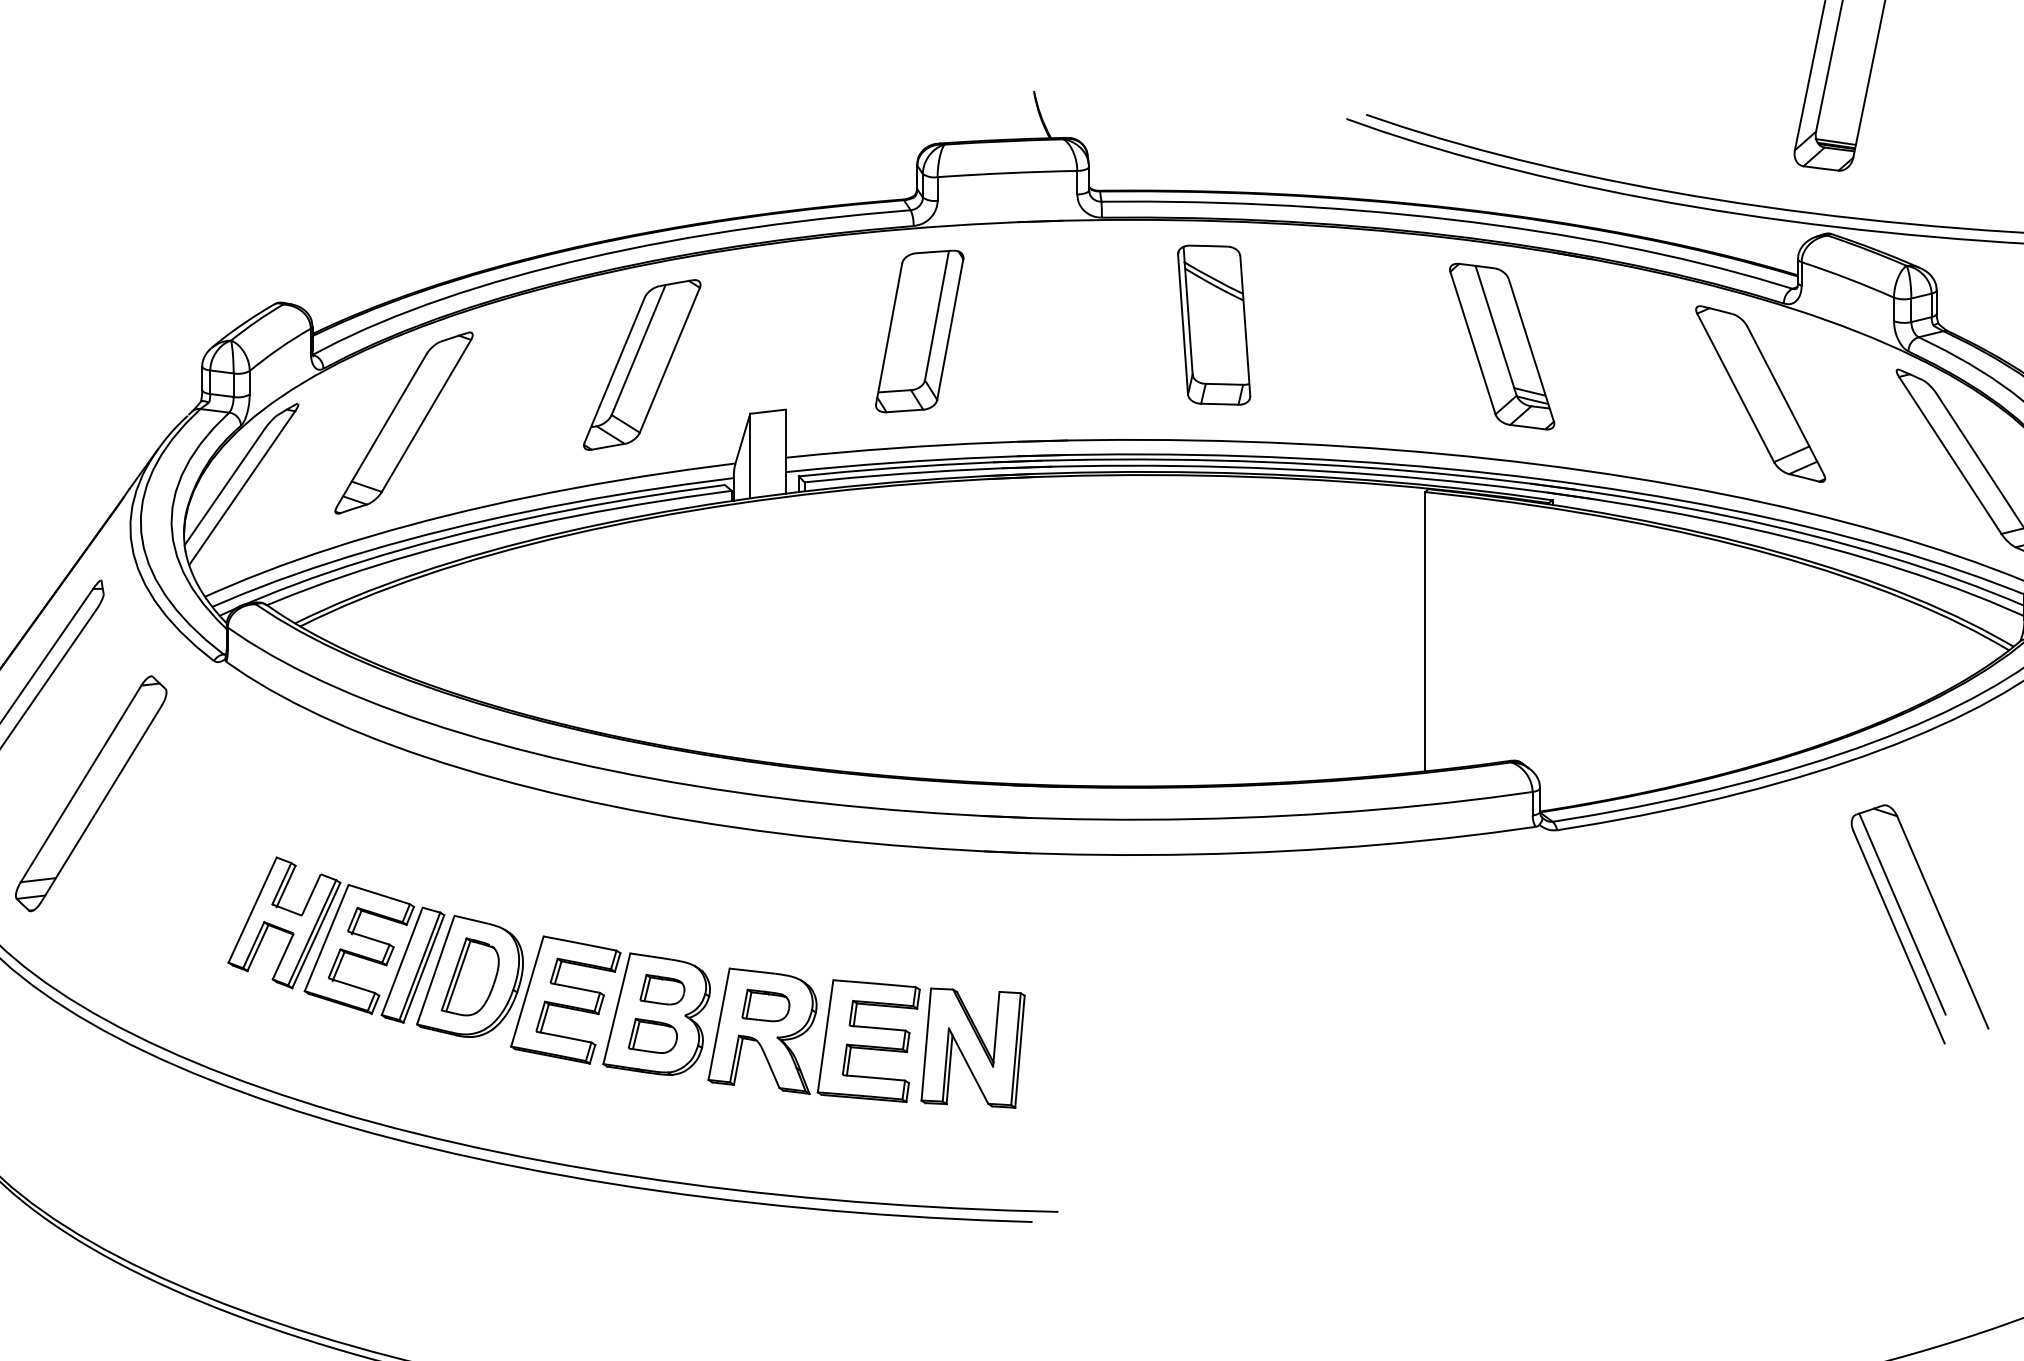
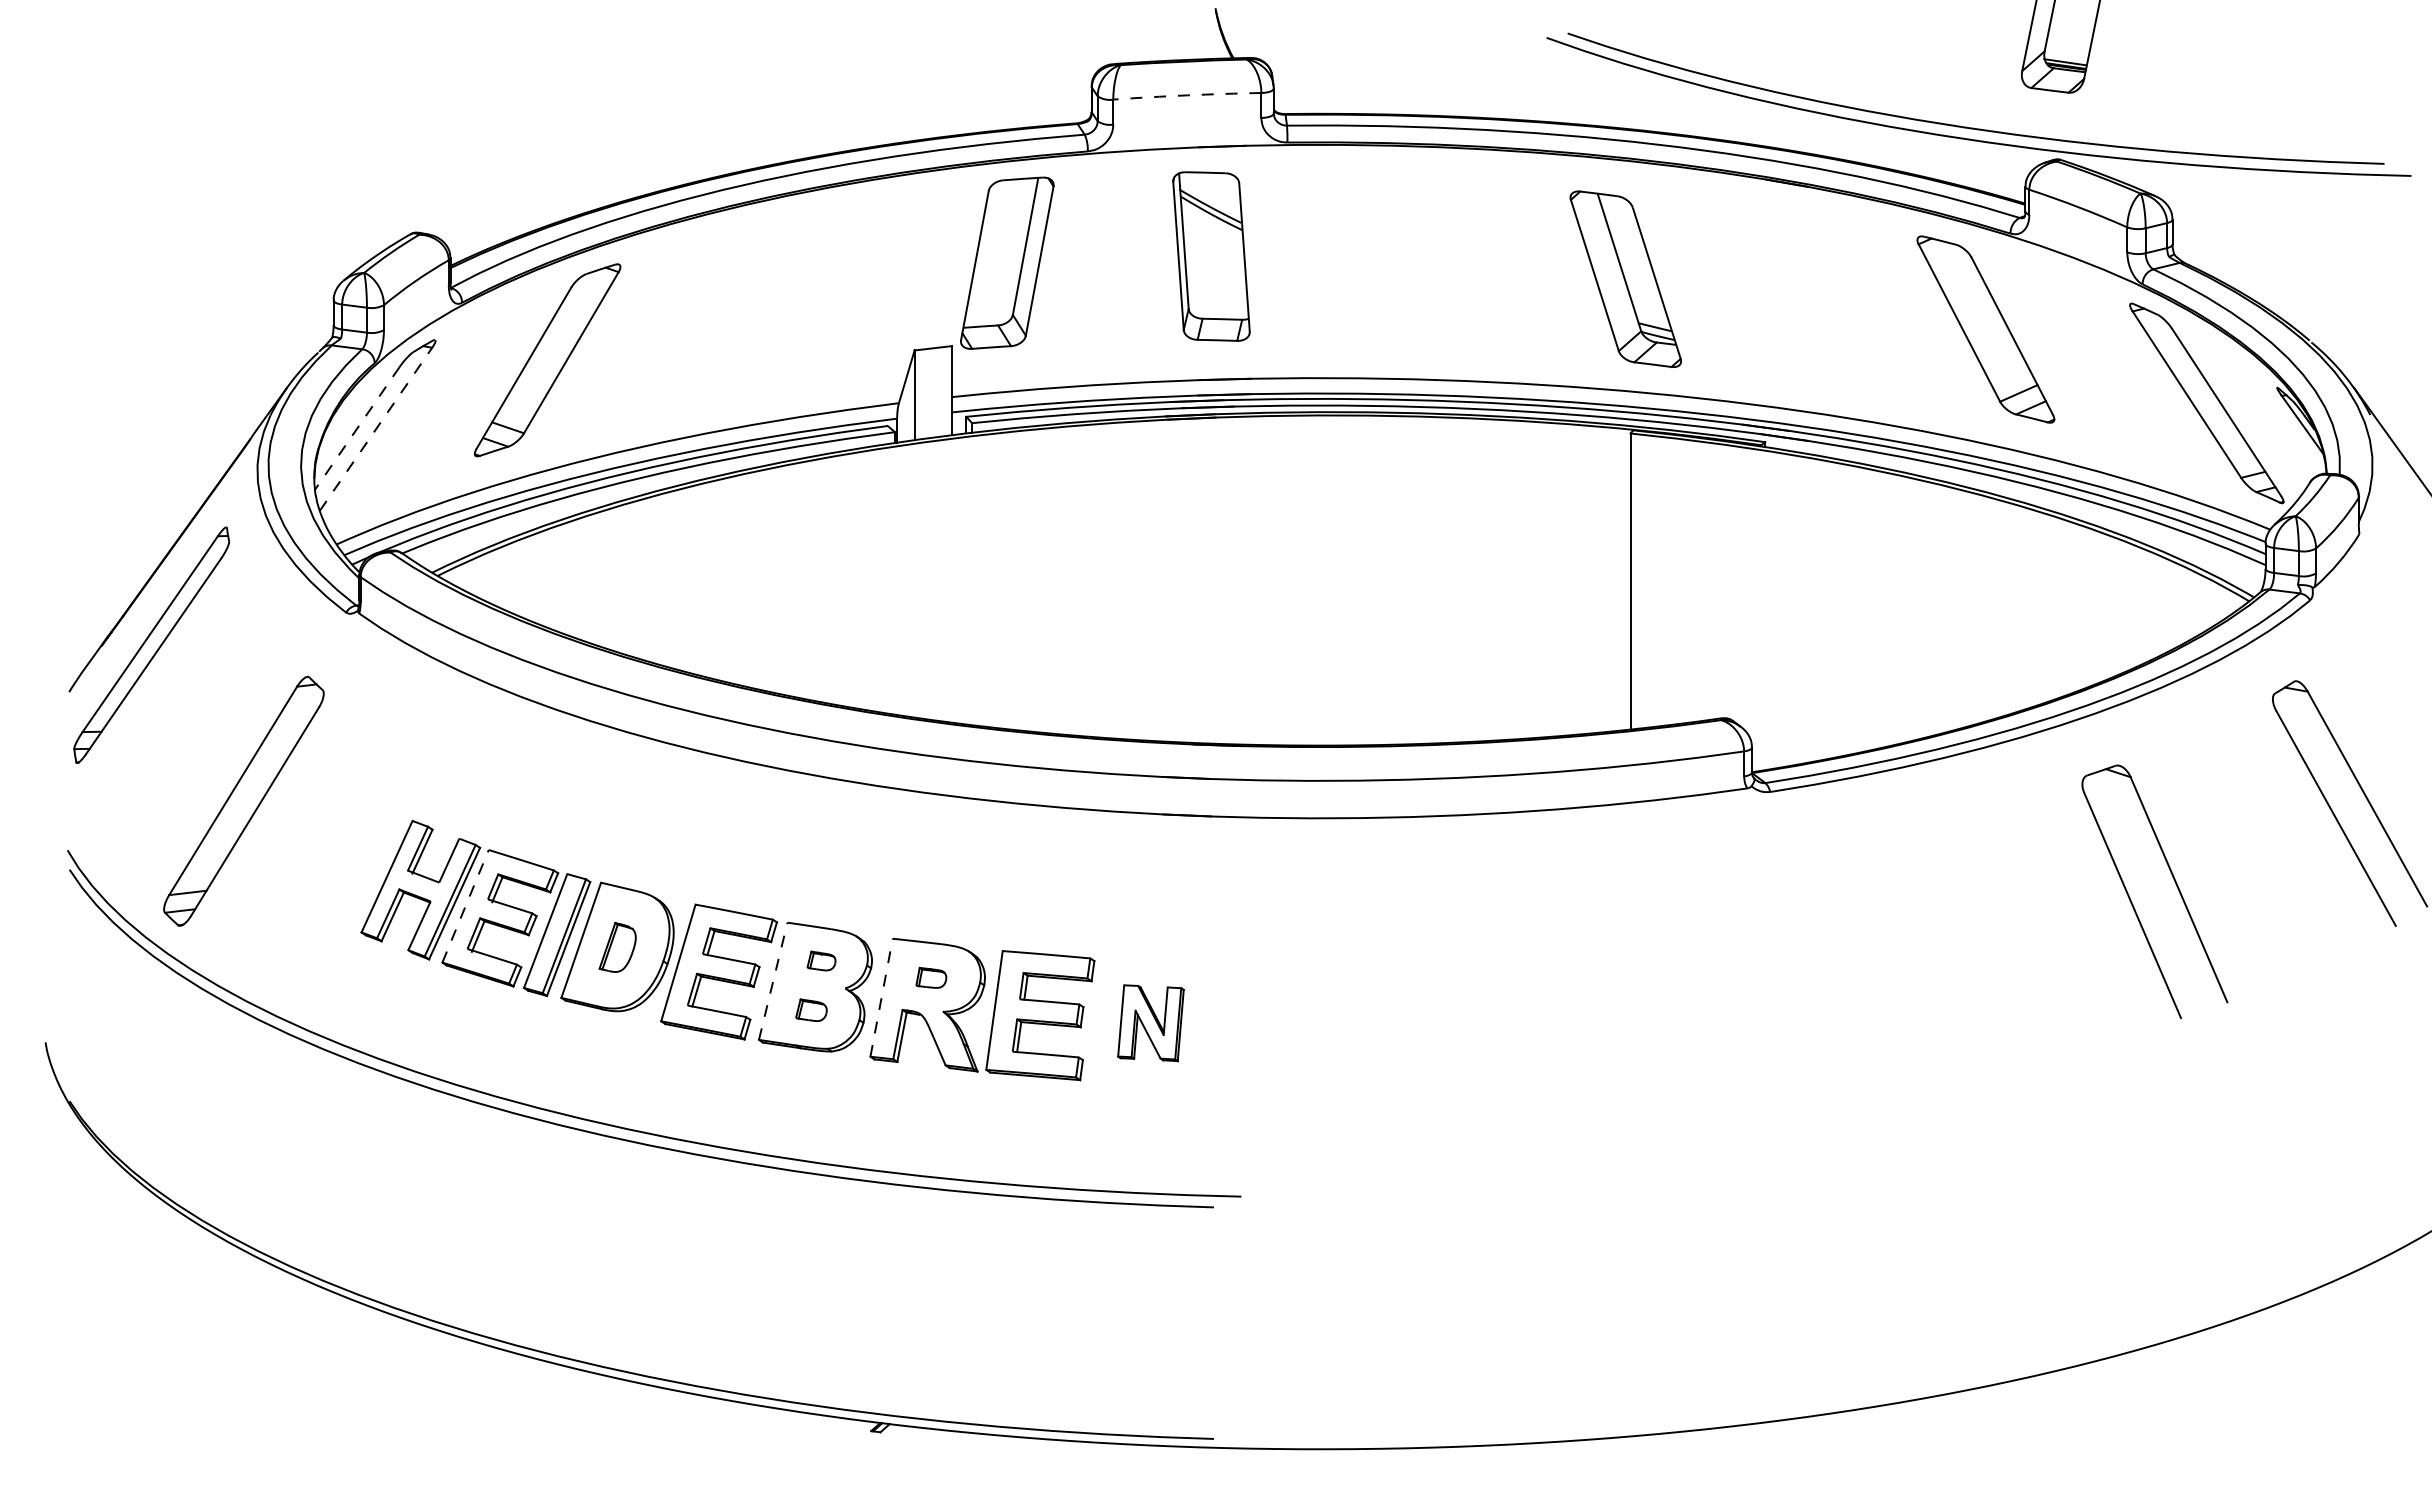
arc: (1007, 173) -> (1187, 95), solid -> dashed
part: (1214, 325) -> (1211, 256), moved
part: (919, 330) -> (1007, 262), moved
part: (1501, 346) -> (1625, 279), moved
part: (641, 364) -> (799, 298), removed
line: (224, 487) -> (357, 428), solid -> dashed
line: (242, 488) -> (376, 429), solid -> dashed
part: (90, 792) -> (243, 800), moved
line: (1902, 913) -> (2136, 880), removed
line: (326, 938) -> (465, 906), solid -> dashed
part: (469, 976) -> (617, 947), size x0.6
part: (662, 989) -> (821, 960), size x0.6
part: (766, 1005) -> (931, 977), size x0.6
line: (617, 1008) -> (773, 980), solid -> dashed
line: (718, 1024) -> (881, 997), solid -> dashed
part: (652, 1036) -> (811, 1010), size x0.6
part: (972, 1048) -> (1150, 1023), size x0.6

